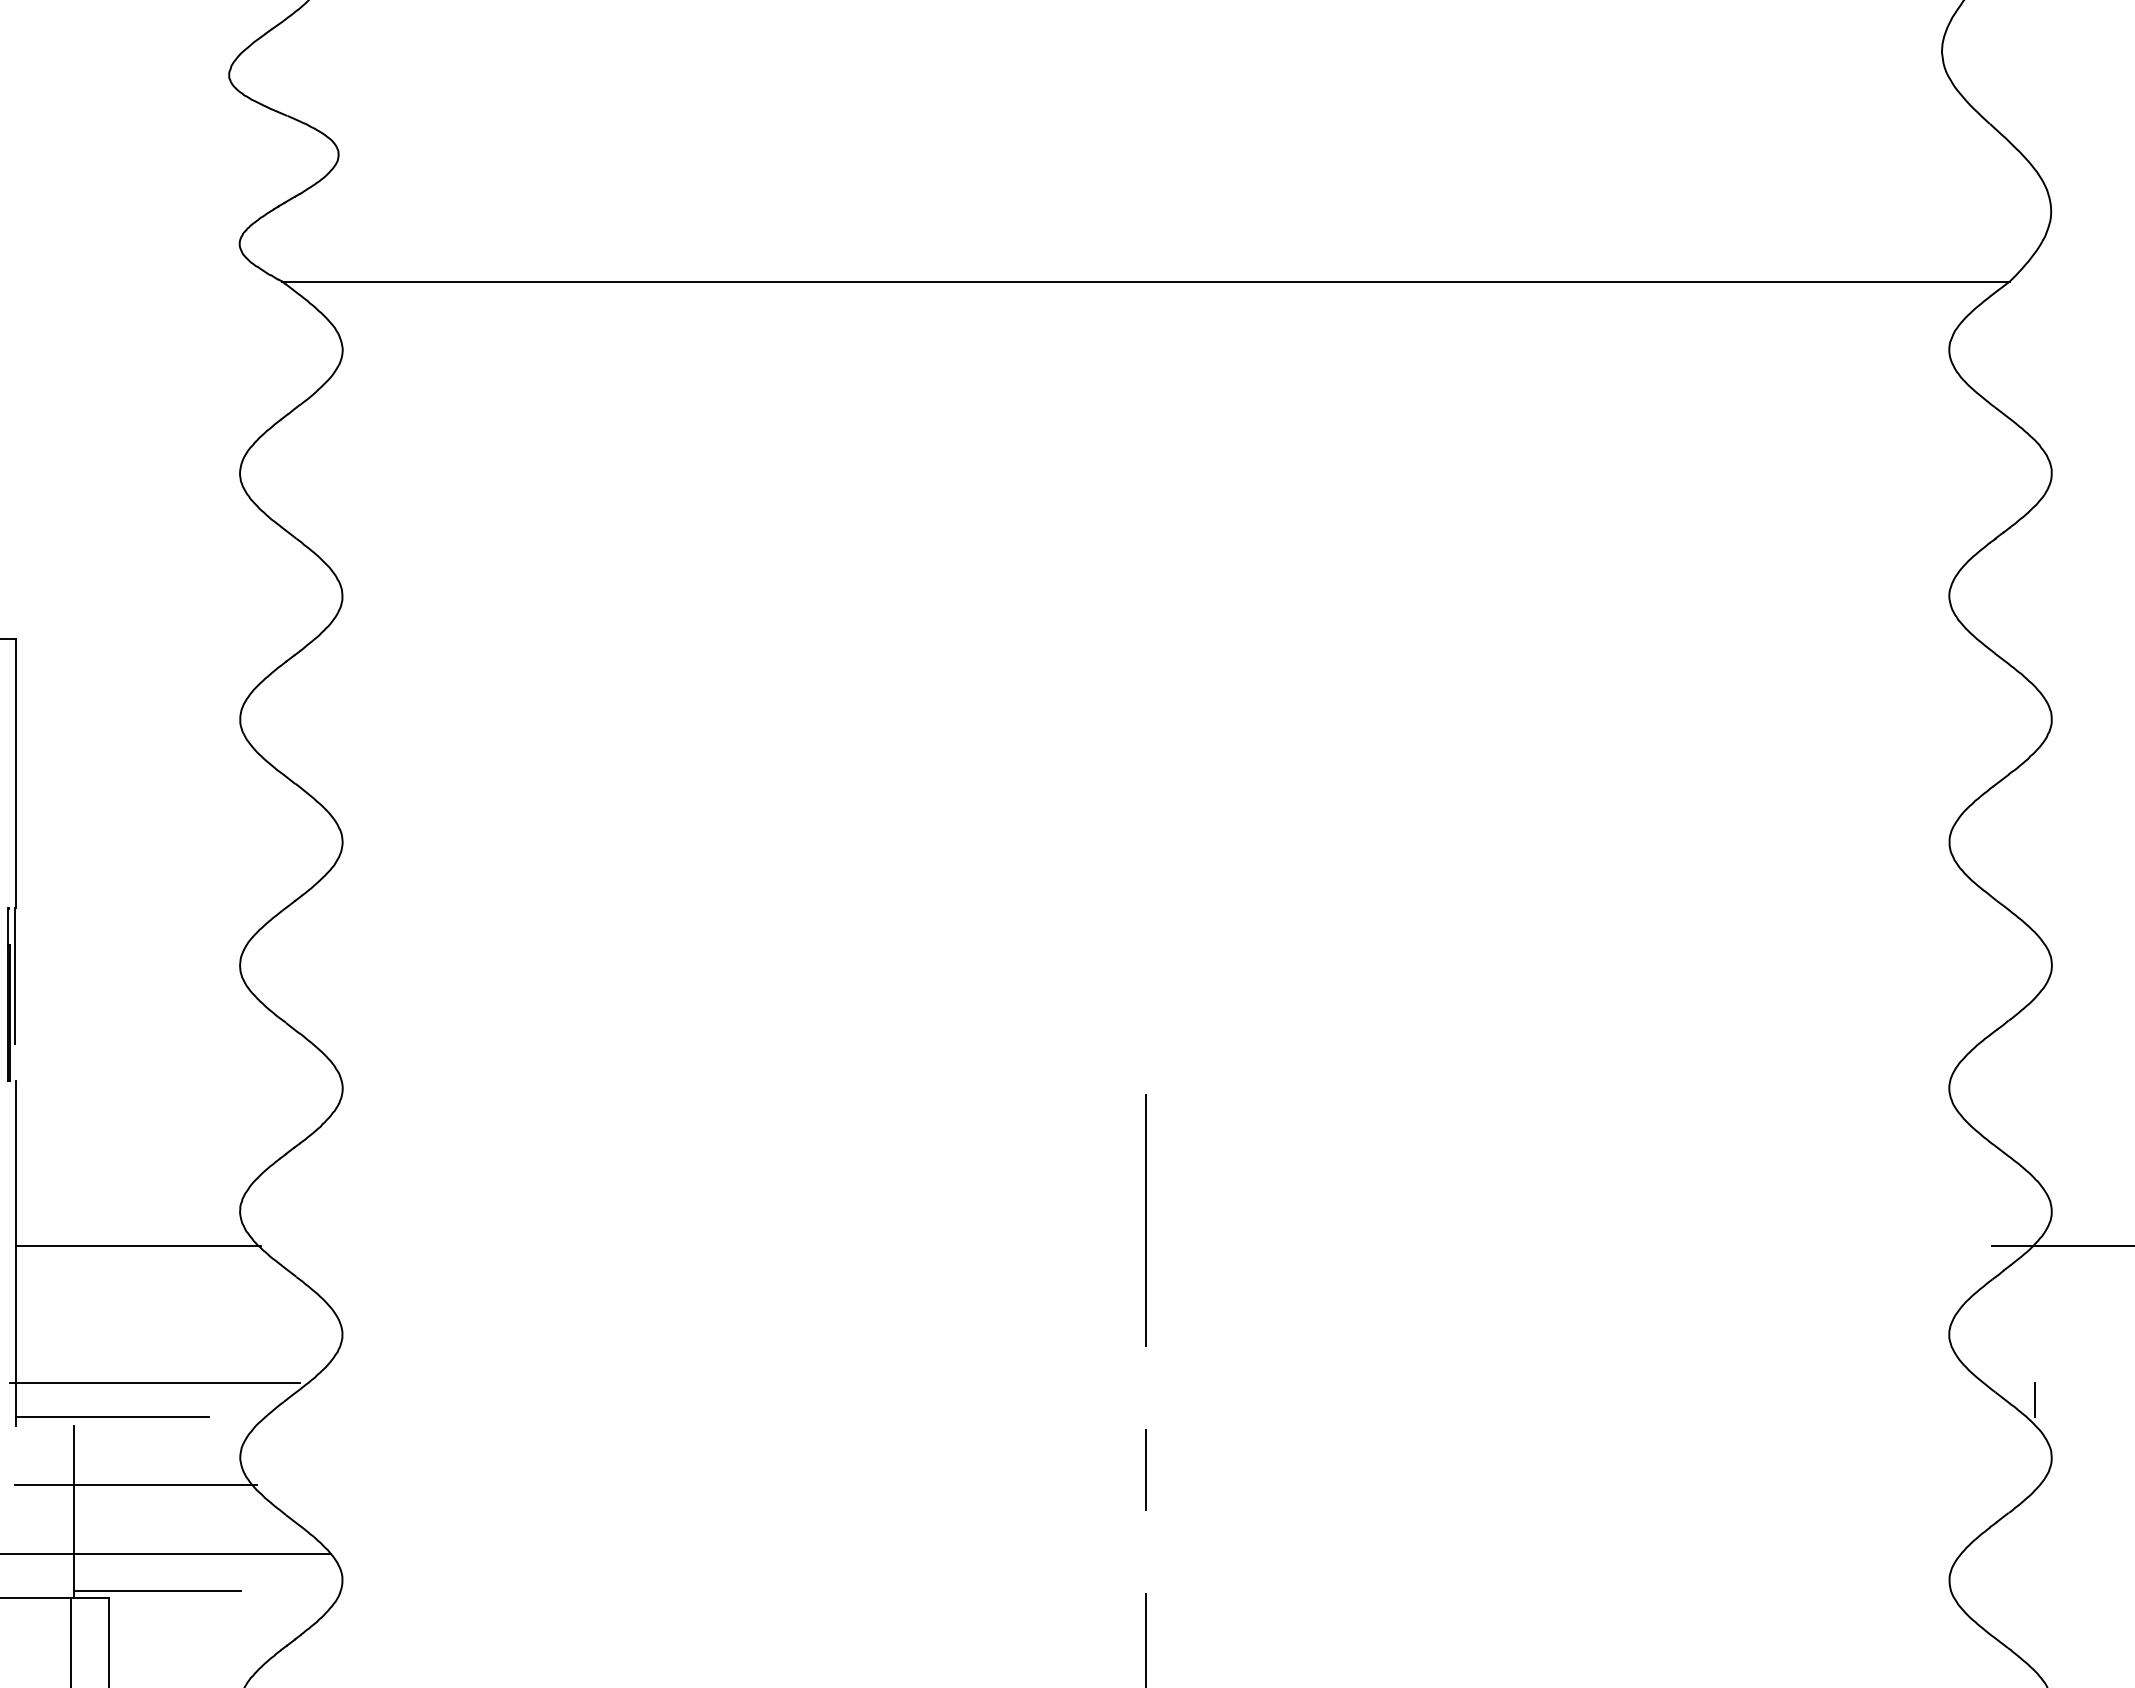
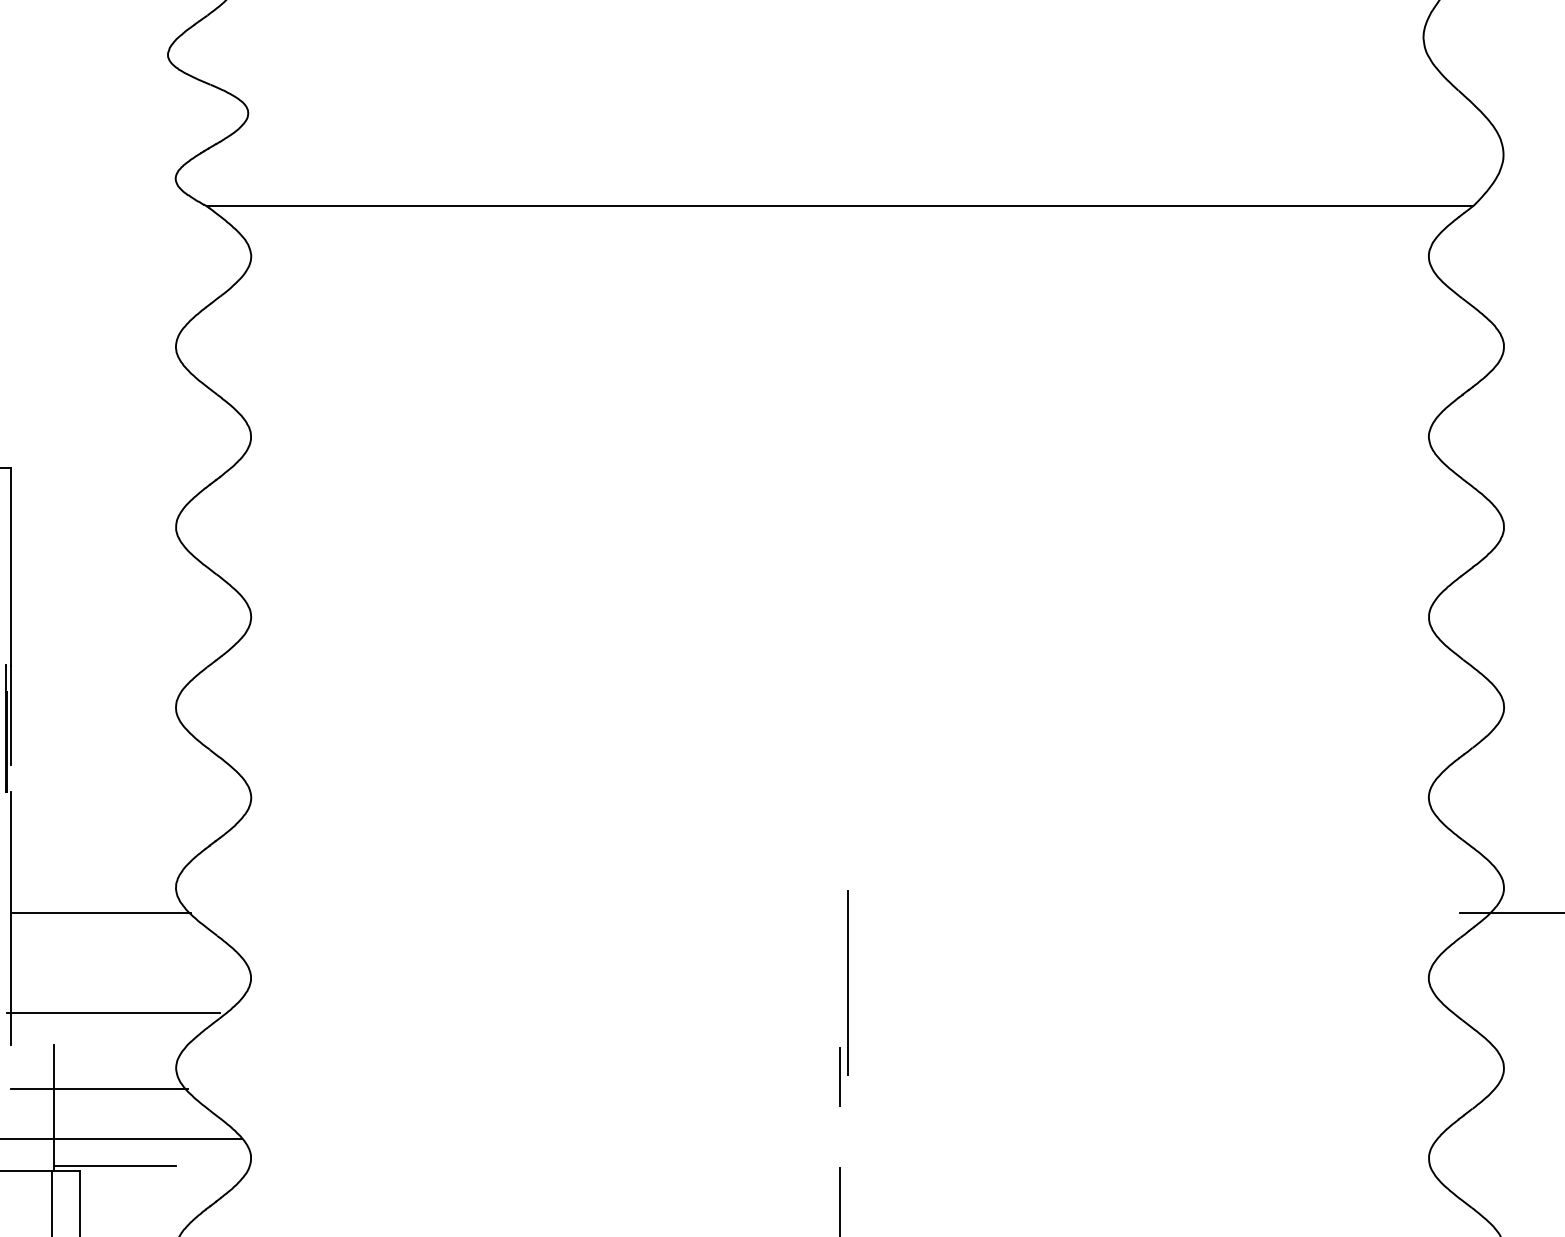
line: (1145, 1220) -> (847, 983), moved
line: (2035, 1399) -> (1492, 1025), removed
line: (112, 1416) -> (82, 1038), removed

